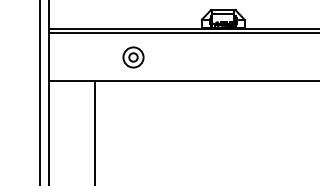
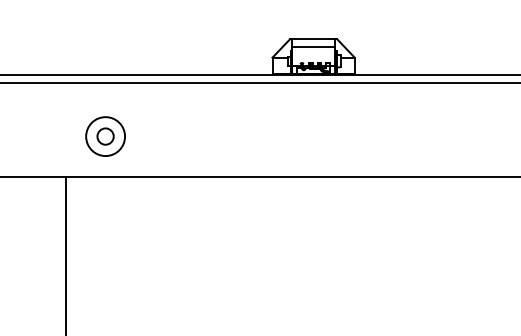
part: (133, 57) -> (105, 136), moved

